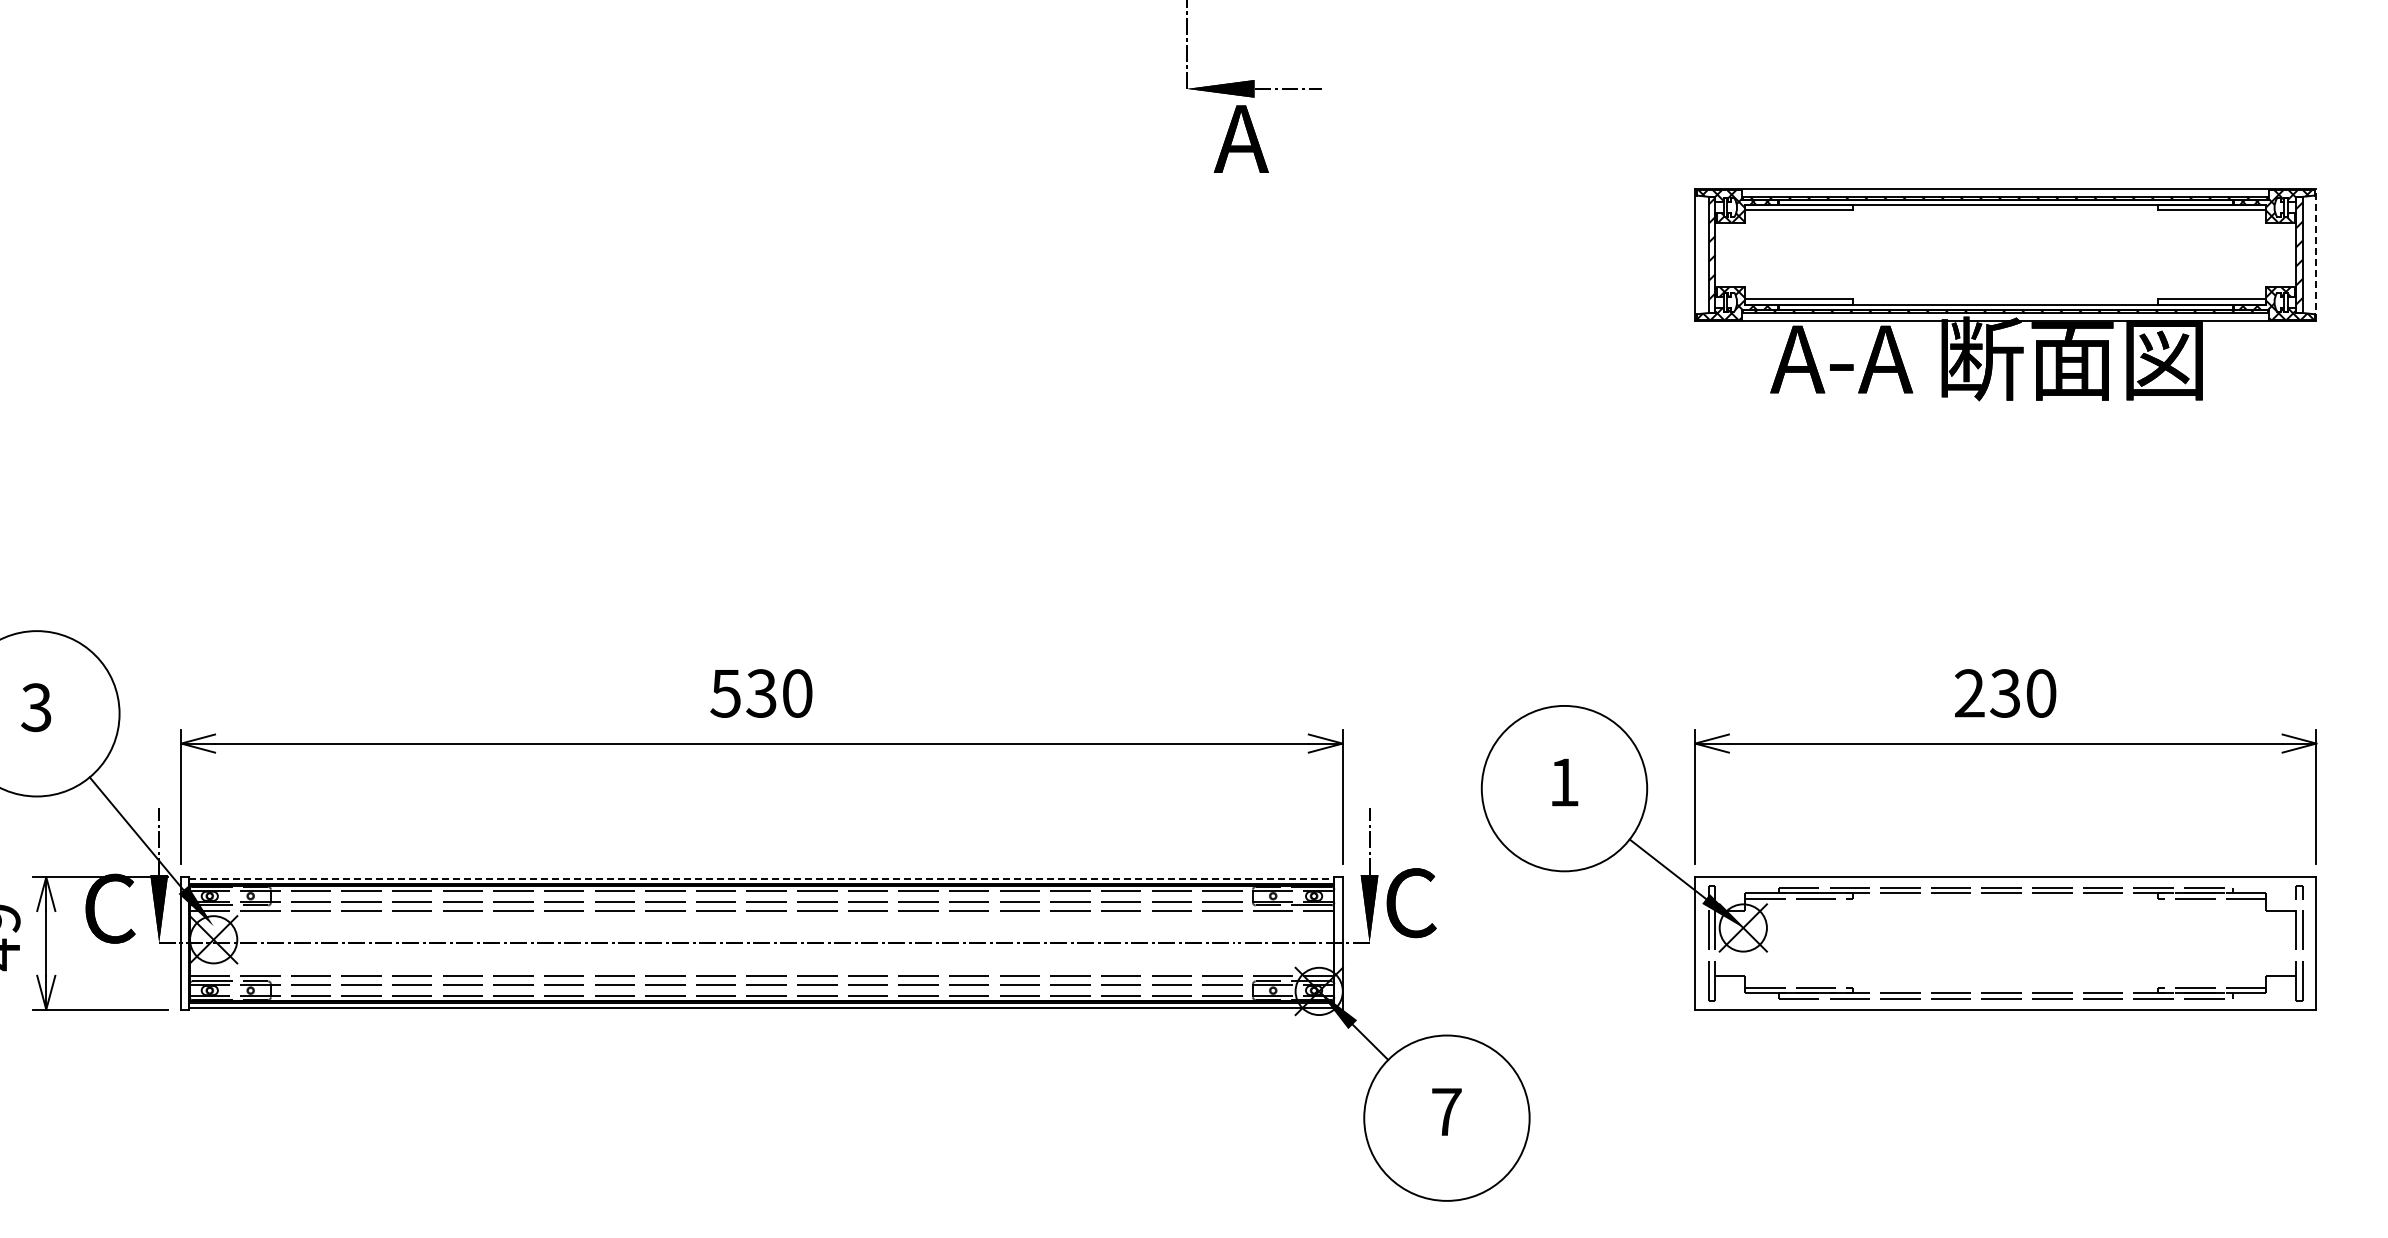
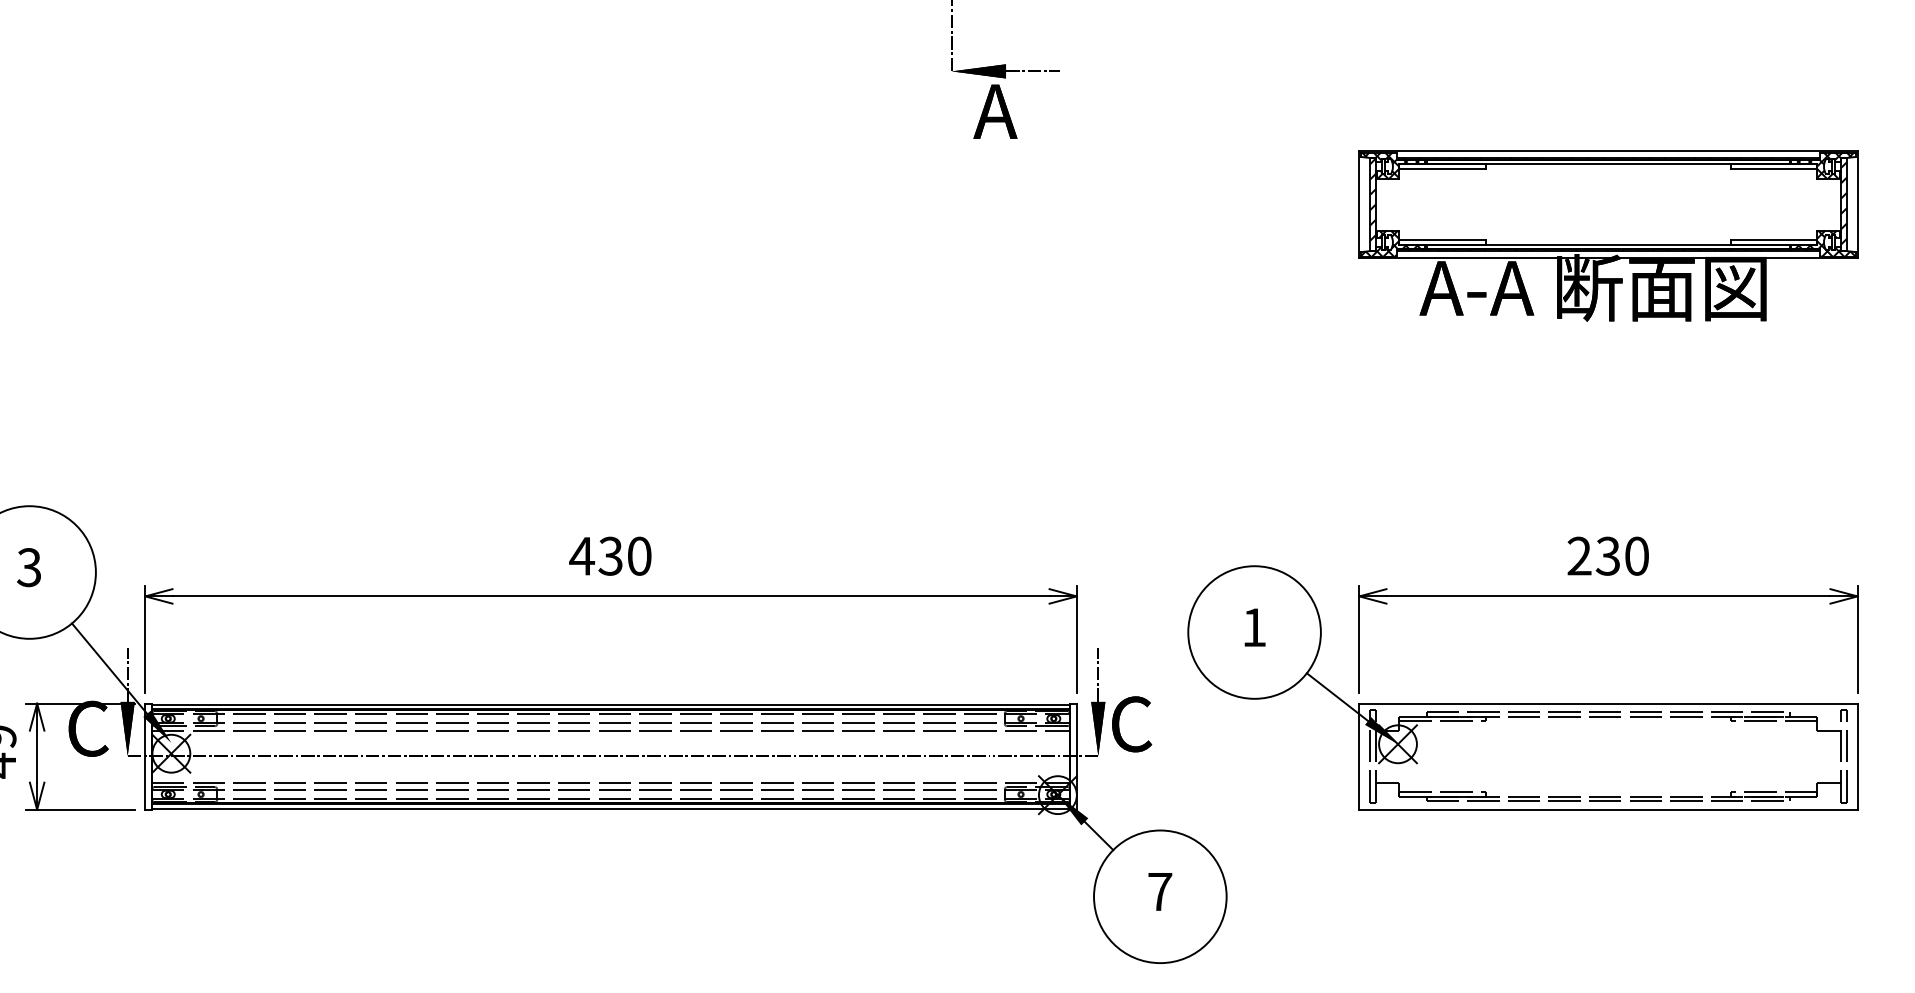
line: (2316, 254) -> (1857, 204), dashed -> solid
text: (725, 693) -> (581, 556), 530 -> 430
line: (761, 878) -> (610, 704), dashed -> solid

